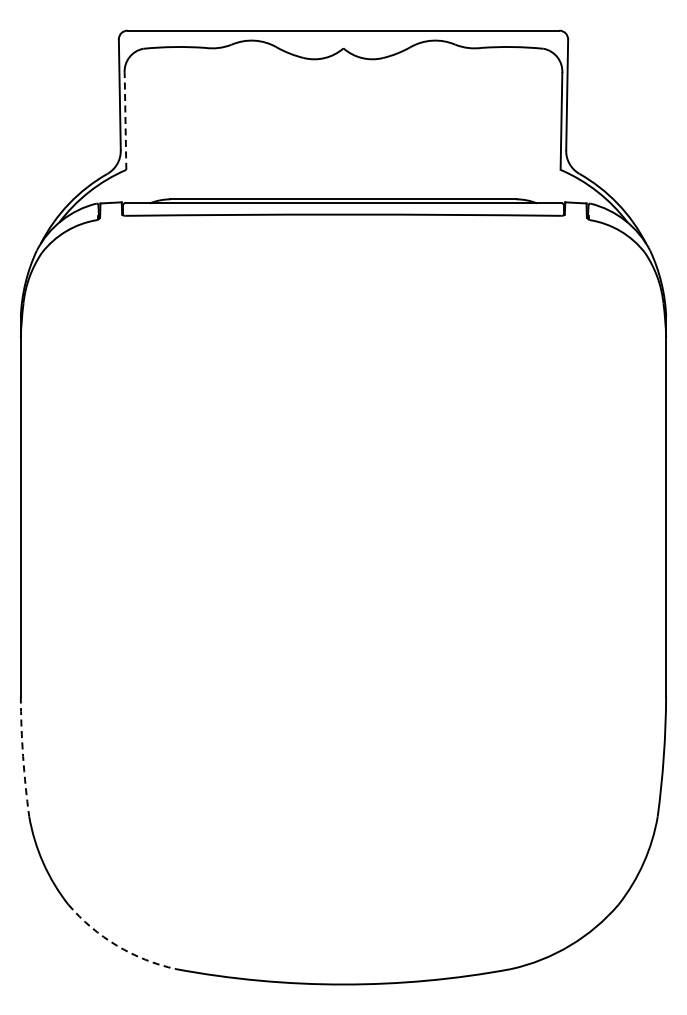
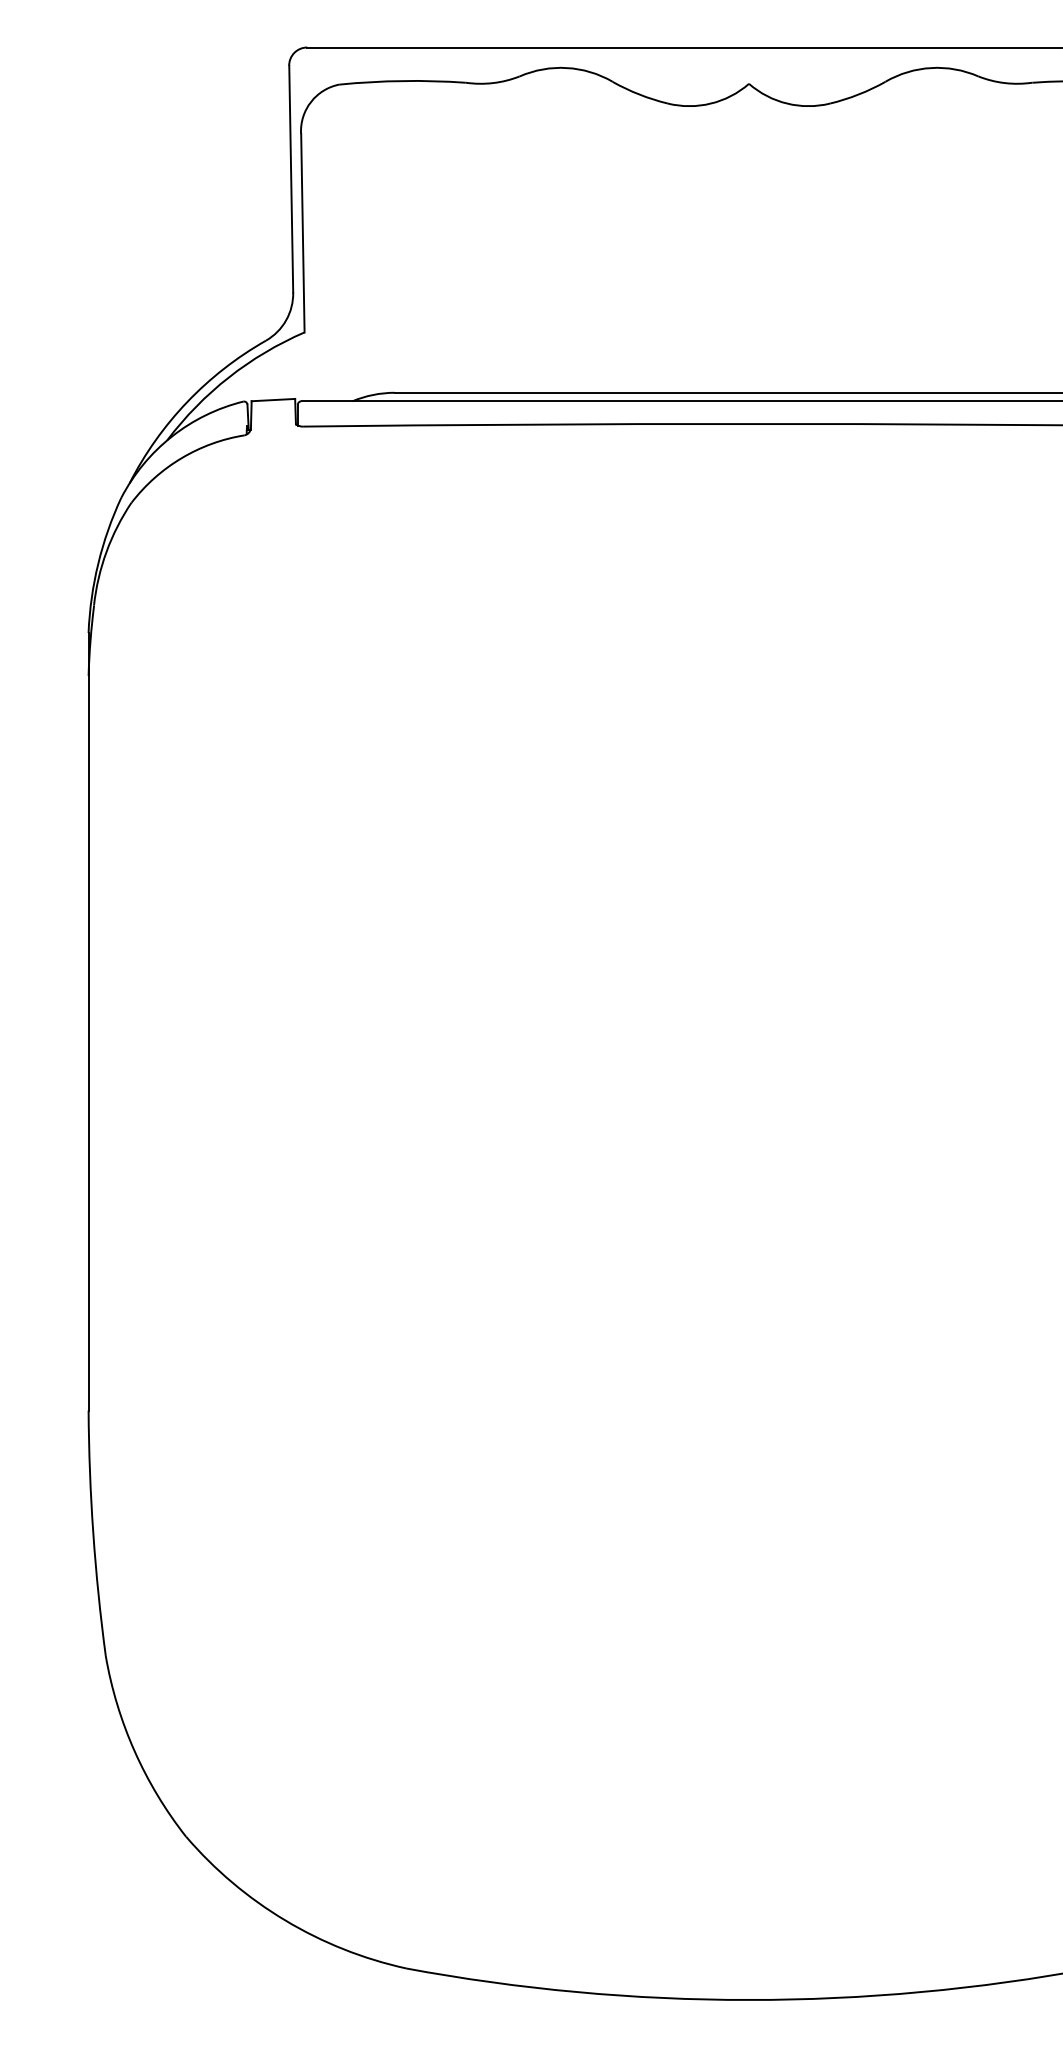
line: (125, 120) -> (302, 231), dashed -> solid
arc: (23, 756) -> (94, 1533), dashed -> solid
arc: (116, 945) -> (284, 1920), dashed -> solid

